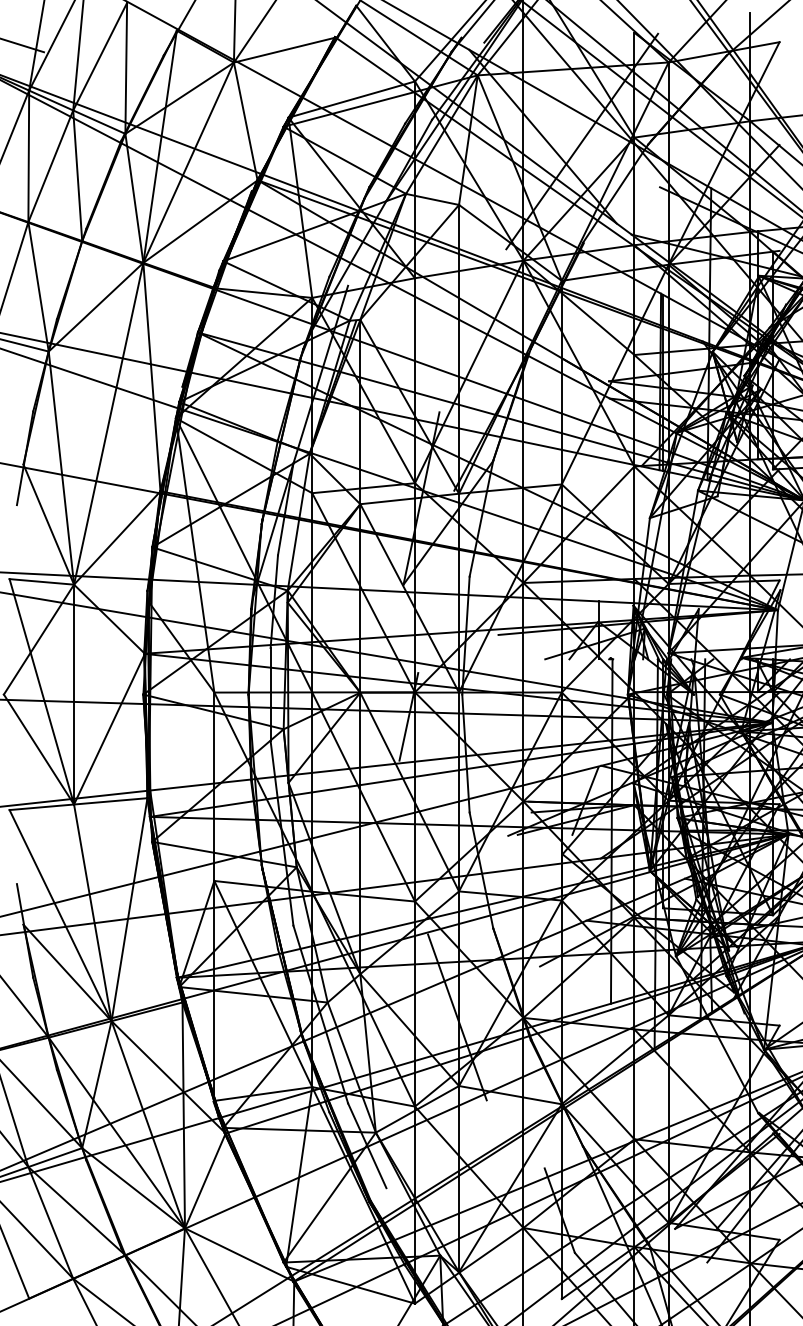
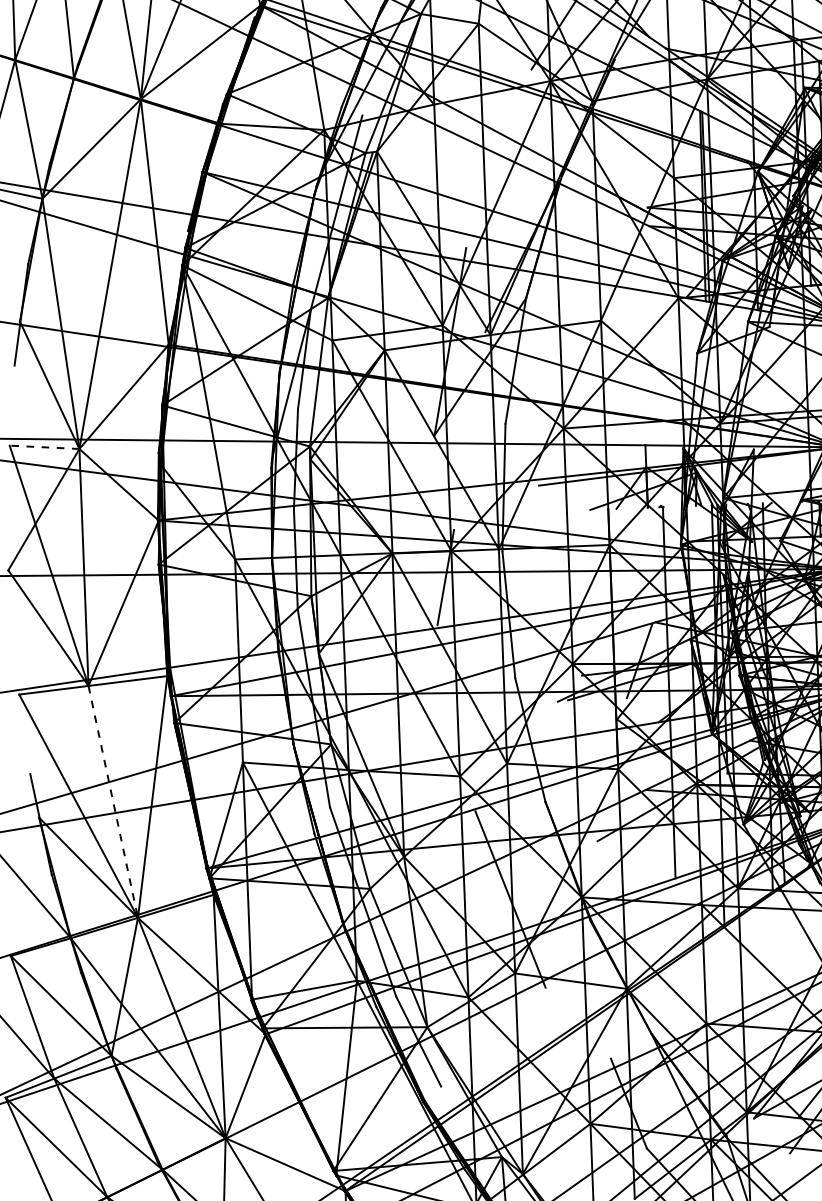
line: (41, 581) -> (44, 446), solid -> dashed
line: (92, 912) -> (112, 801), solid -> dashed

